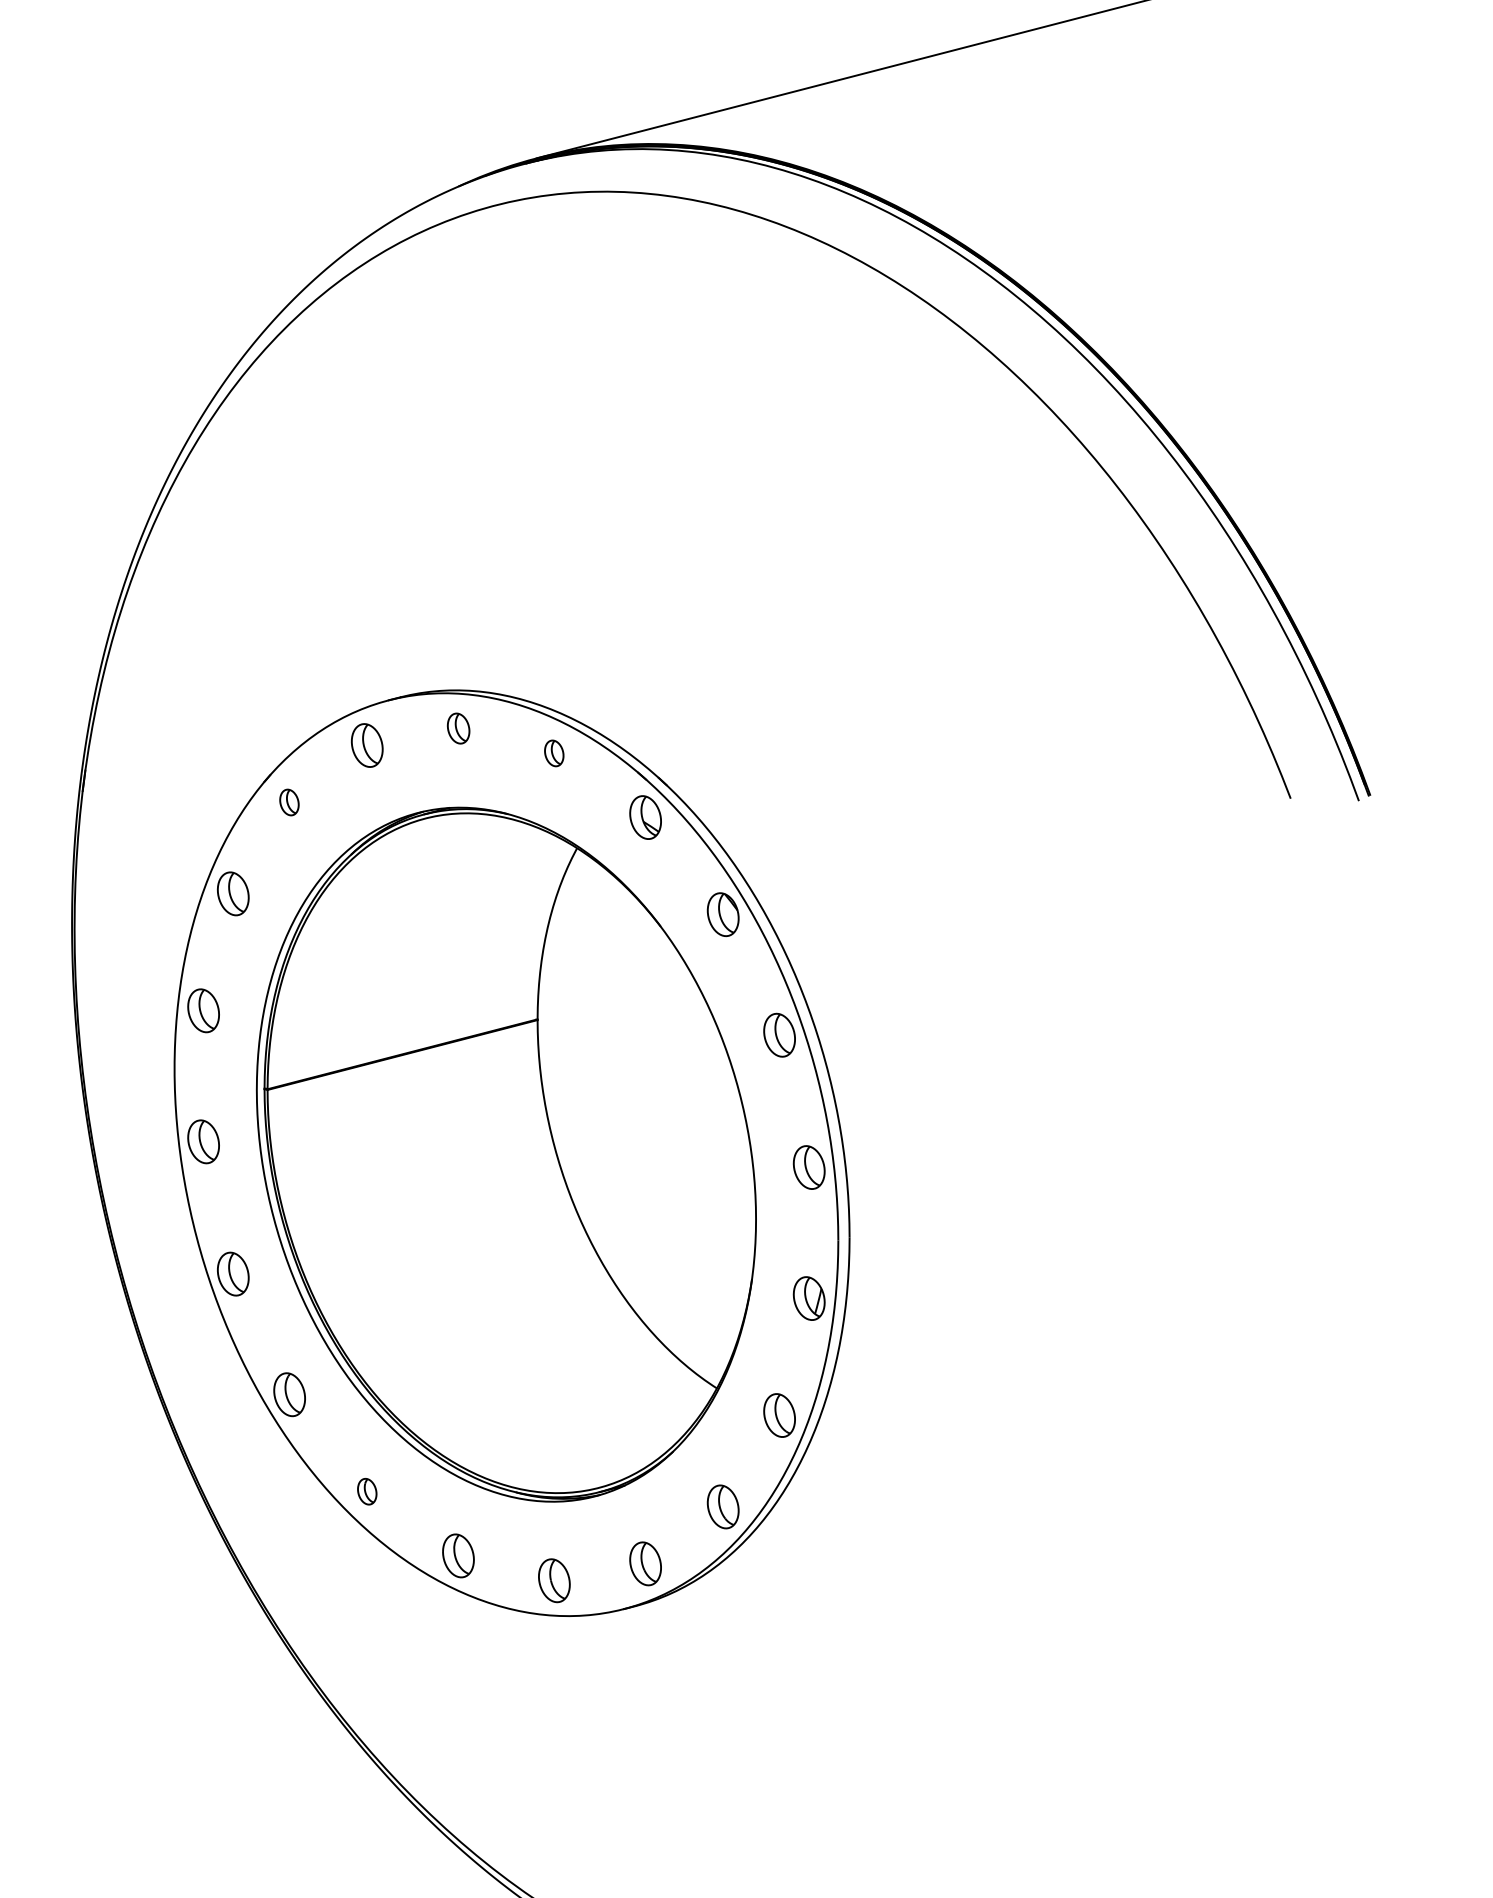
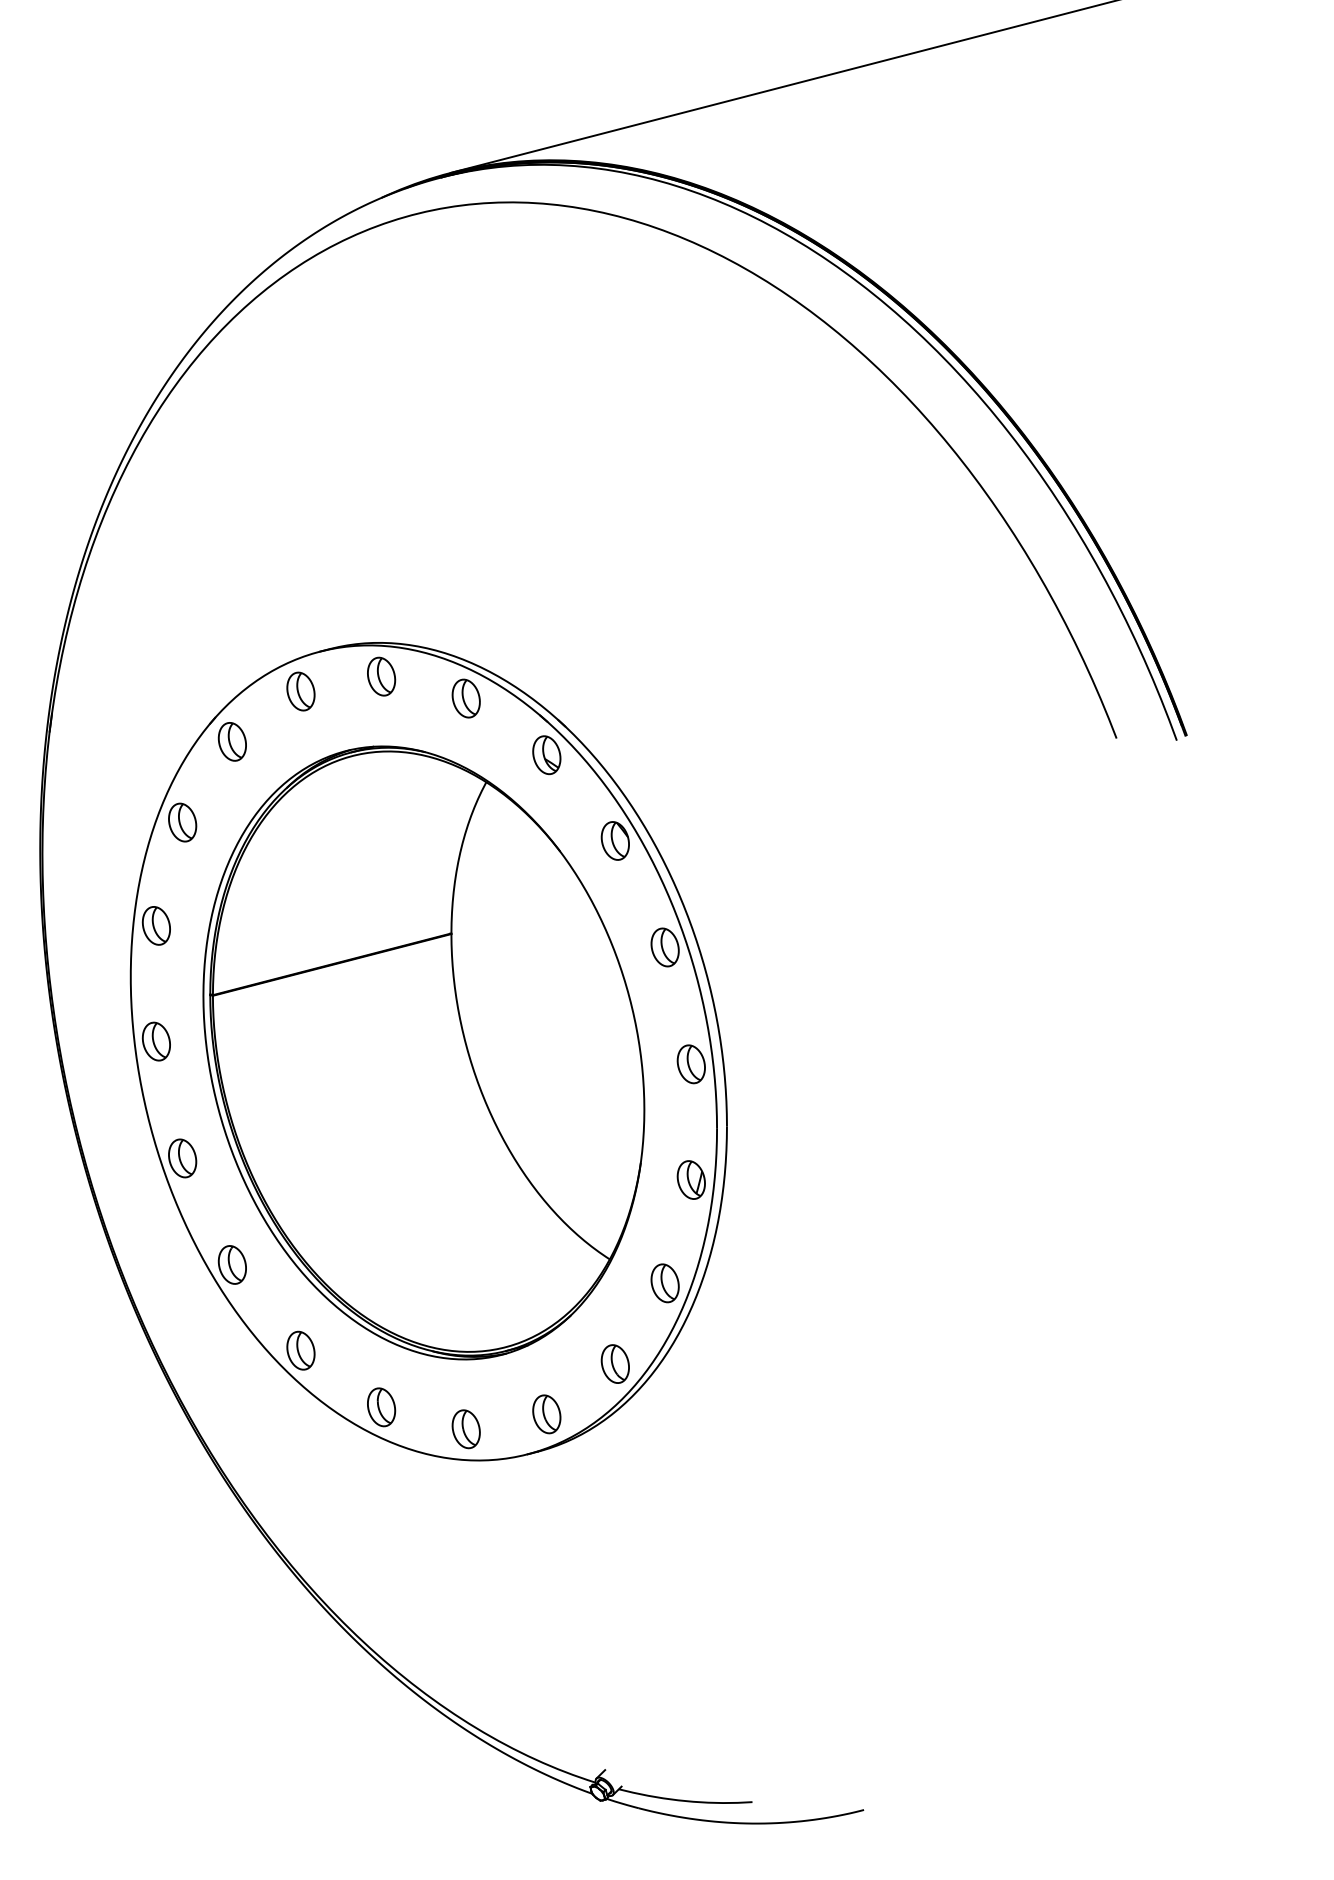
part: (458, 728) -> (381, 676), size x1.43
part: (553, 753) -> (465, 698), size x1.67
part: (288, 802) -> (231, 741), size x1.67
part: (366, 1491) -> (300, 1350), size x1.67

